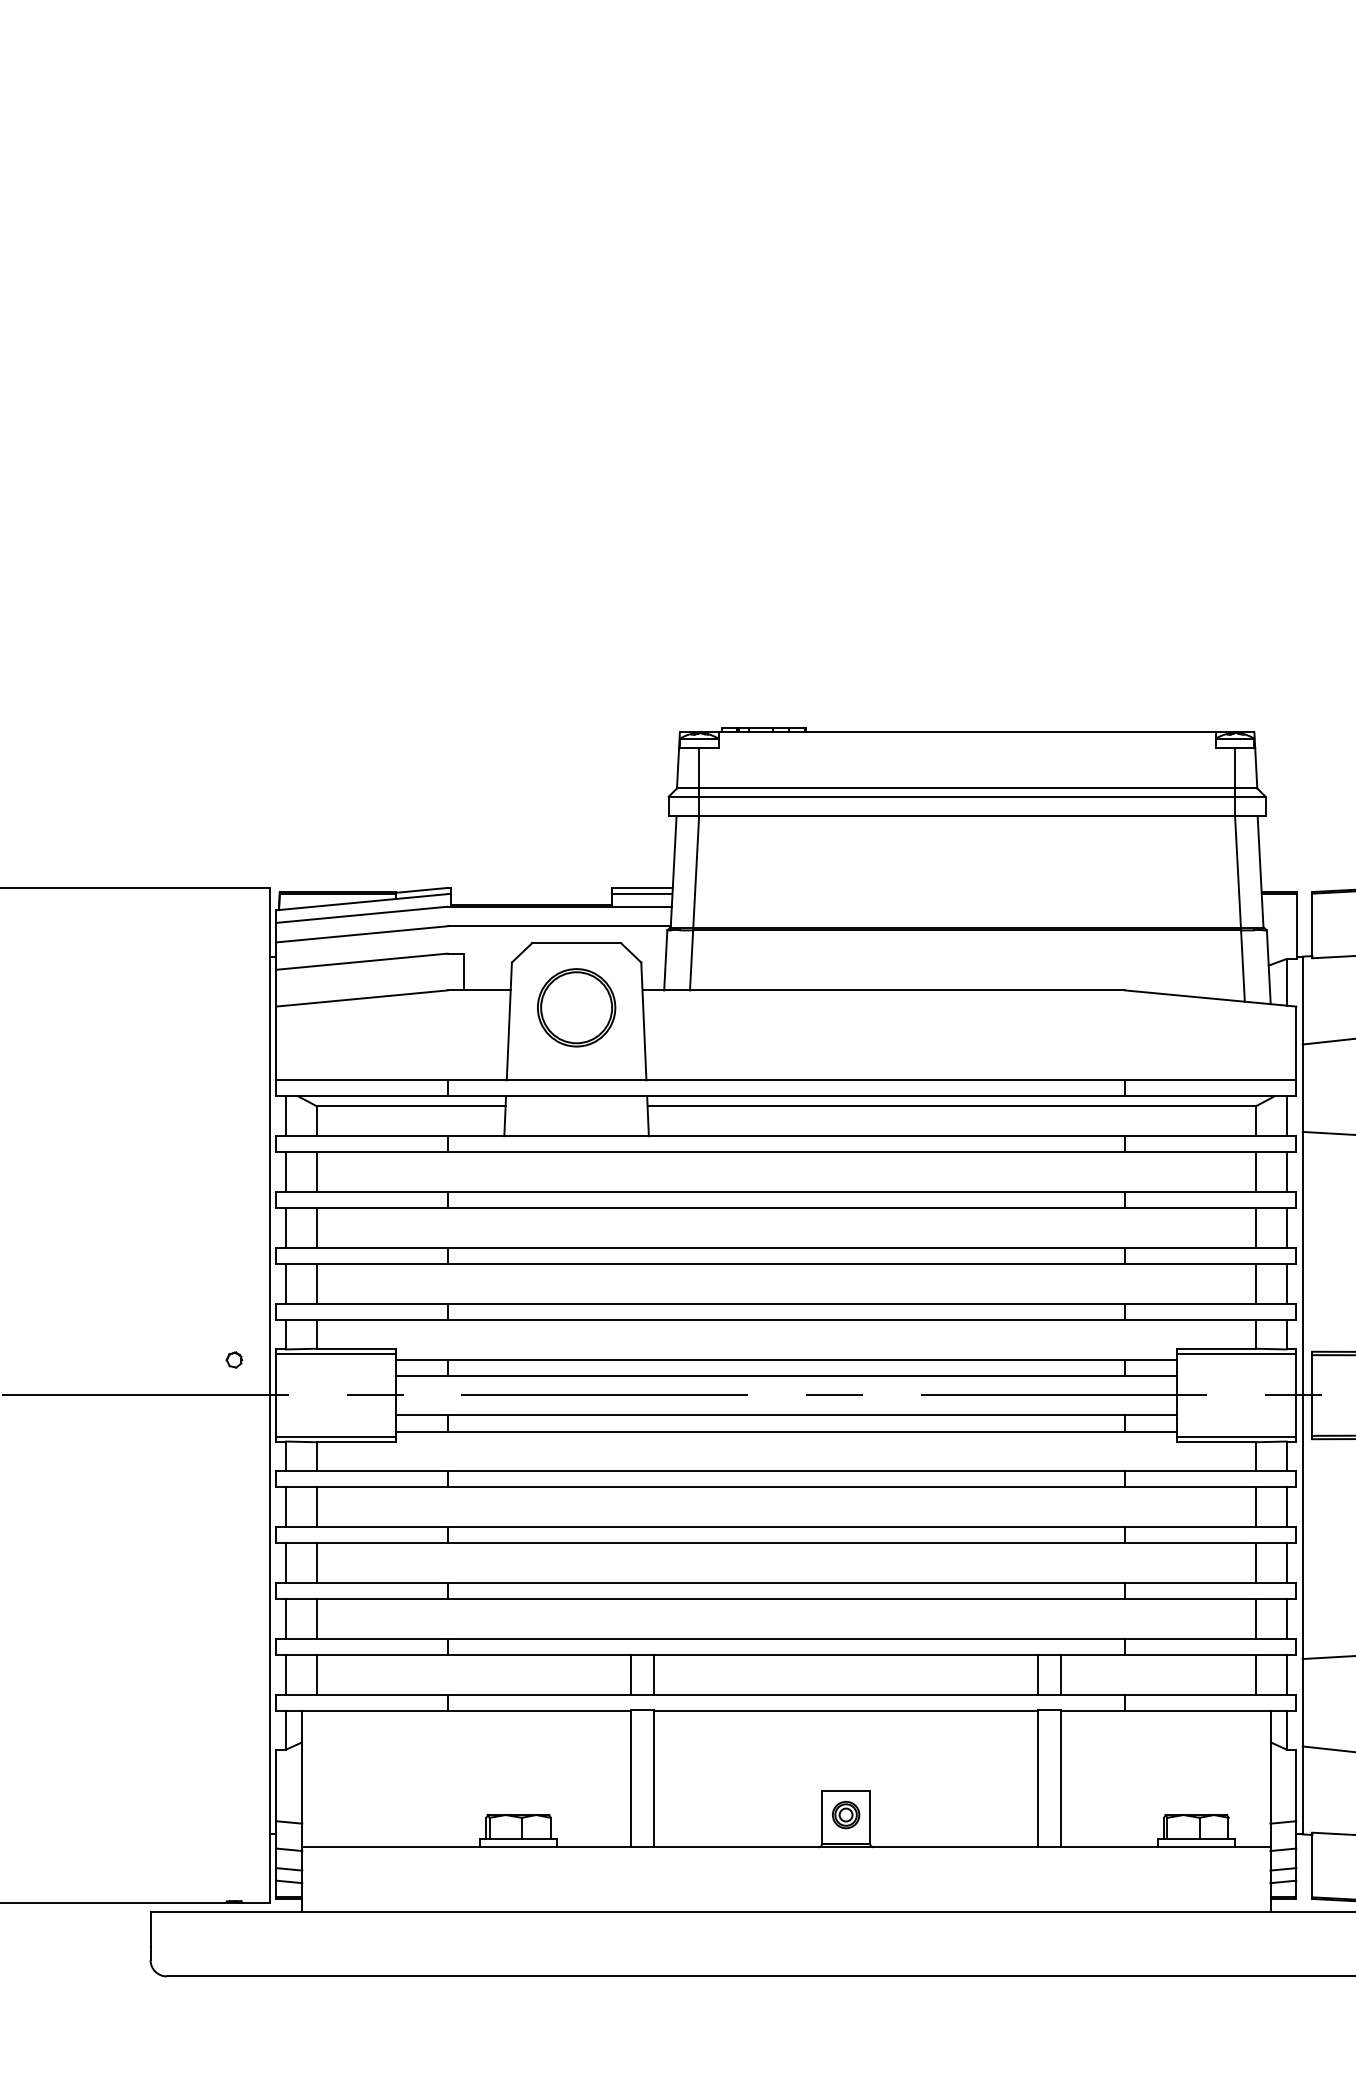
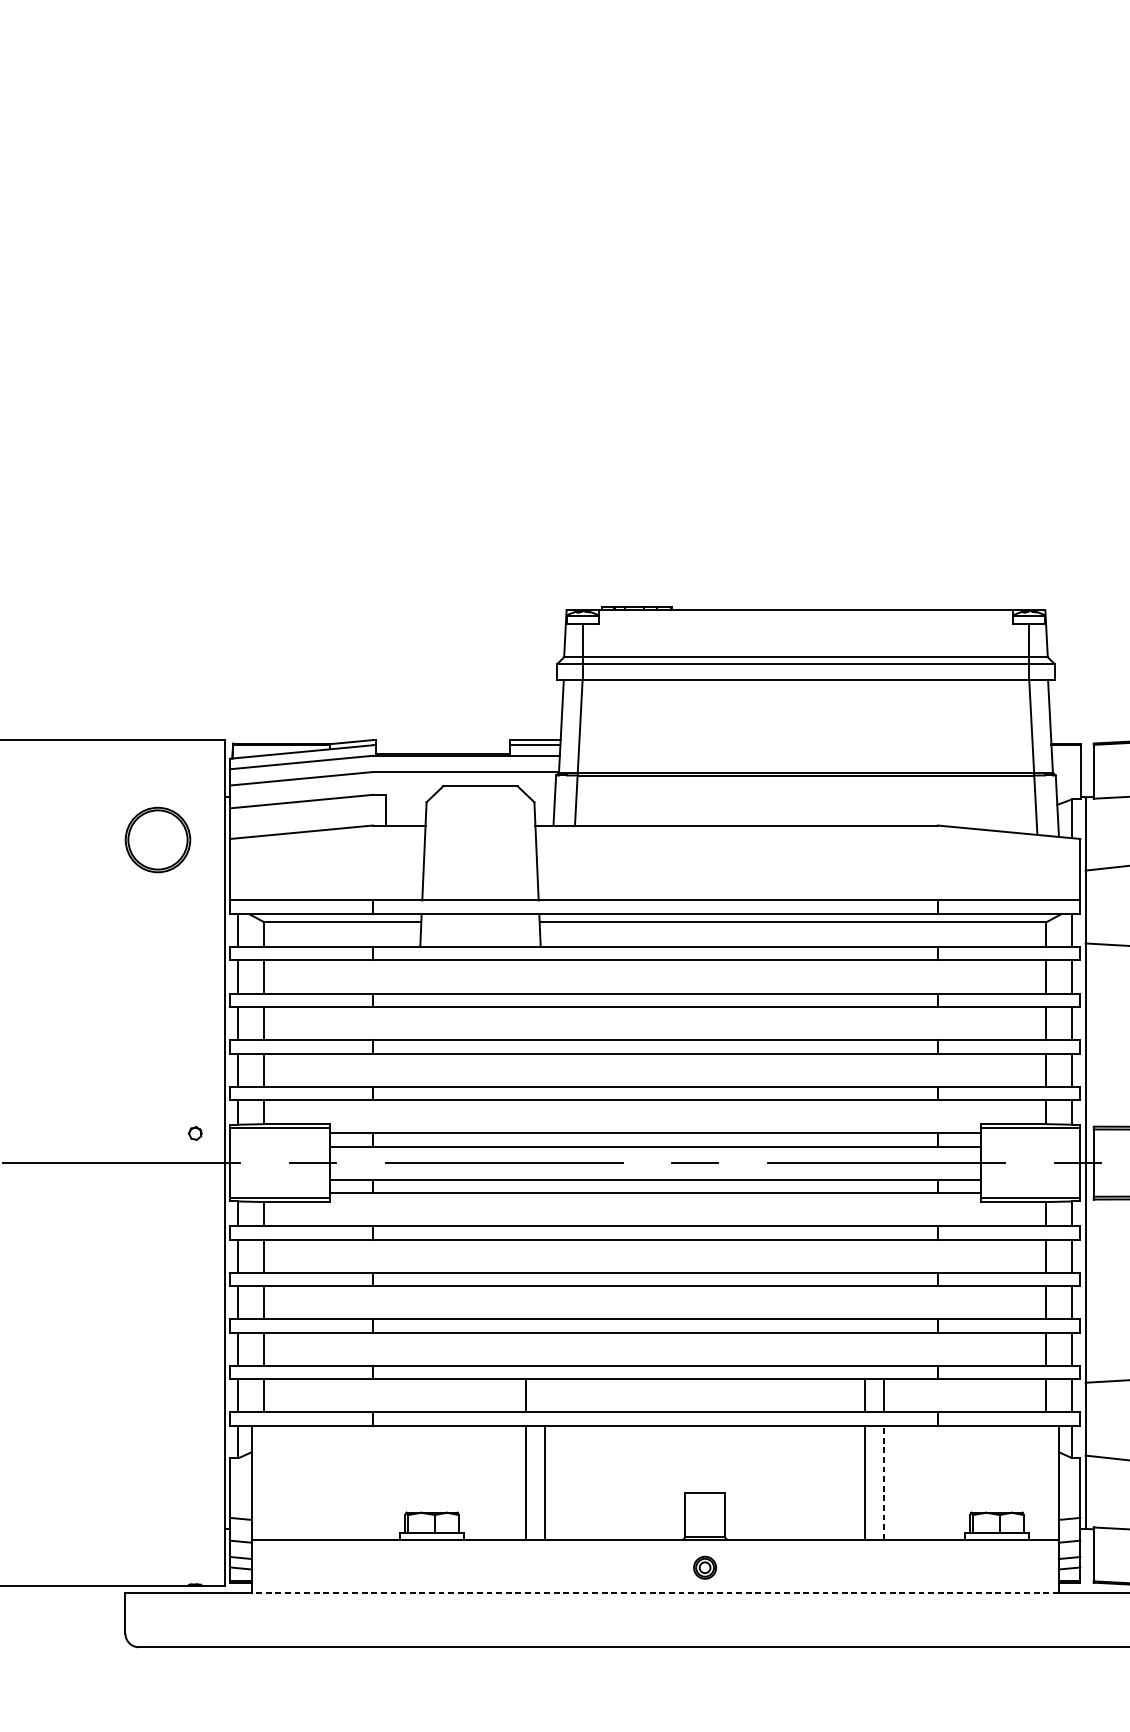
part: (576, 1007) -> (157, 839), moved
line: (654, 1674) -> (545, 1395), removed
line: (1060, 1778) -> (883, 1482), solid -> dashed
part: (846, 1814) -> (705, 1567), moved
line: (785, 1911) -> (654, 1593), solid -> dashed

